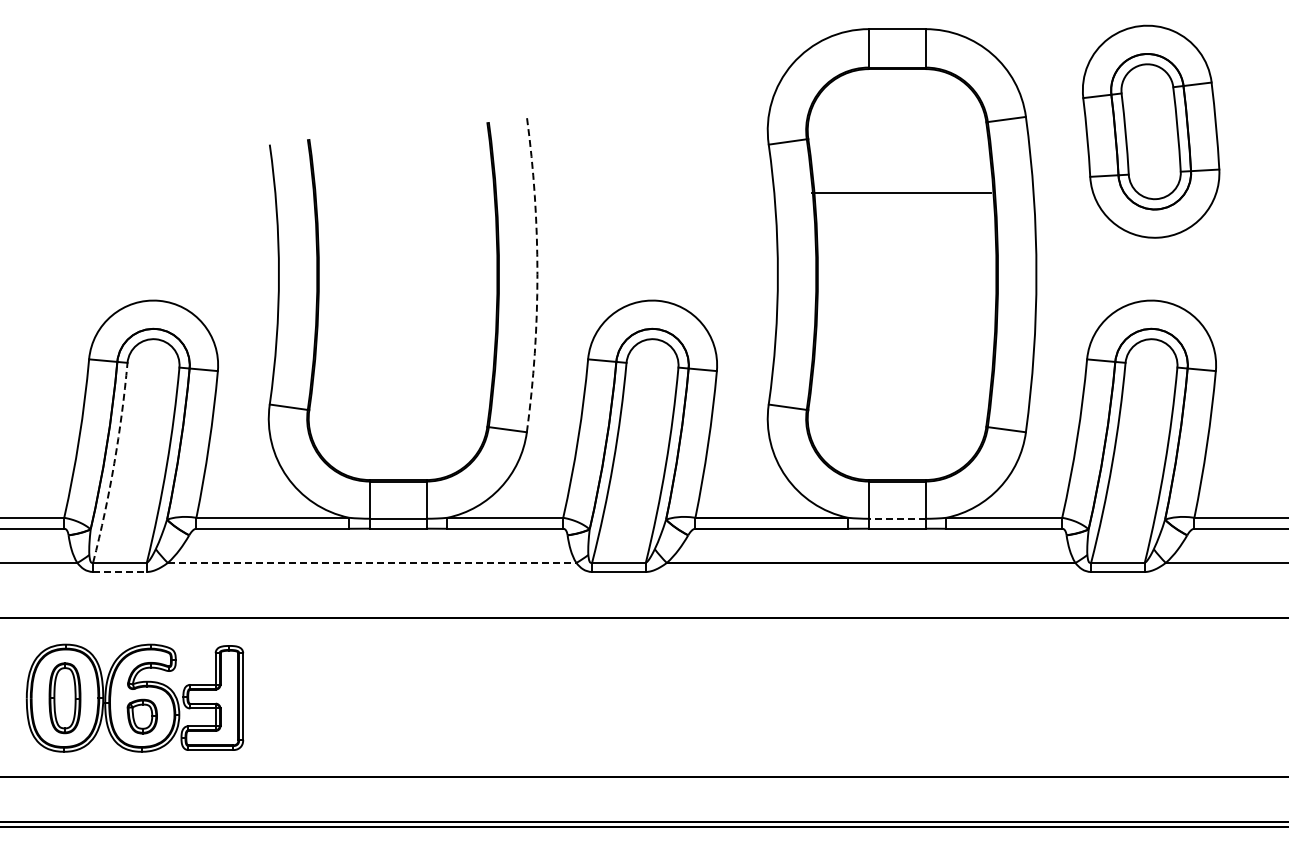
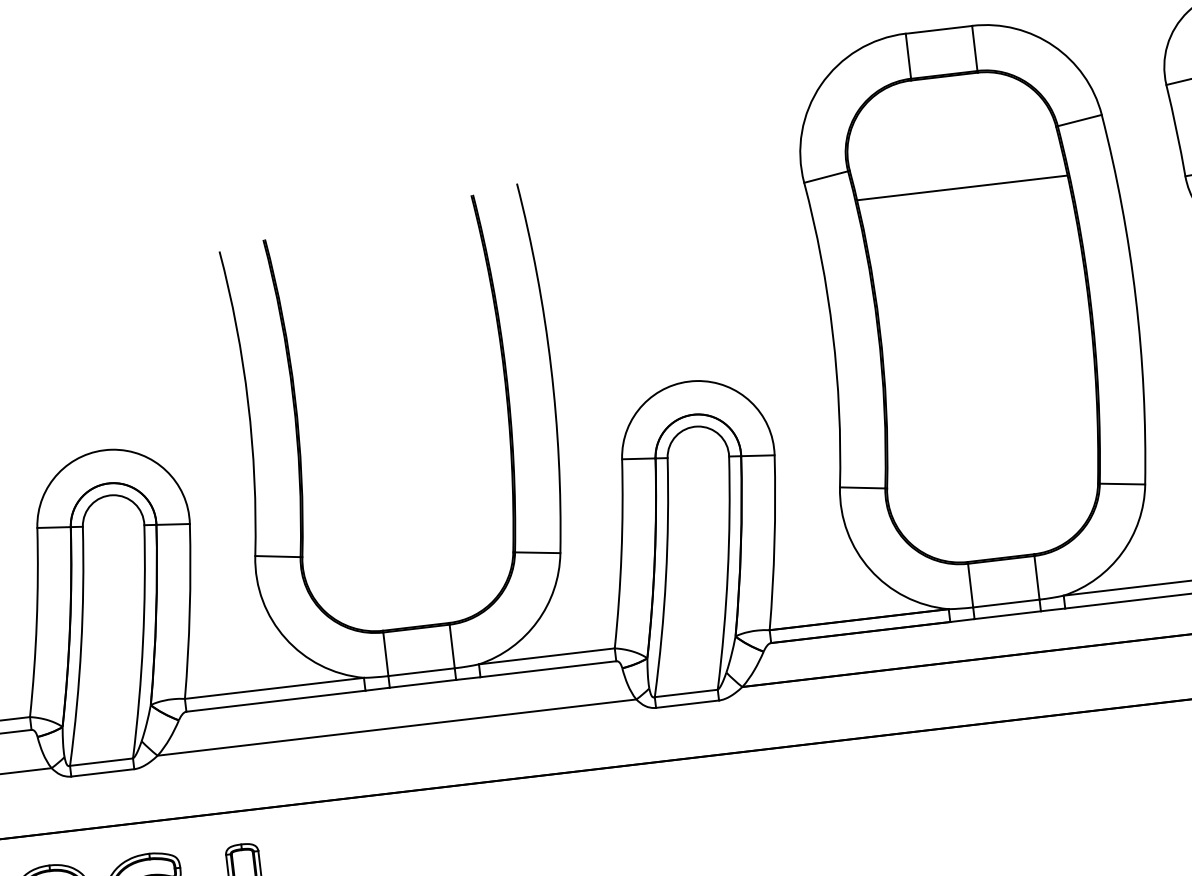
line: (901, 192) -> (962, 187), moved
arc: (537, 274) -> (551, 366), dashed -> solid
arc: (114, 463) -> (81, 646), dashed -> solid
line: (896, 518) -> (1005, 603), dashed -> solid
line: (372, 562) -> (397, 727), dashed -> solid
line: (119, 571) -> (102, 772), dashed -> solid

